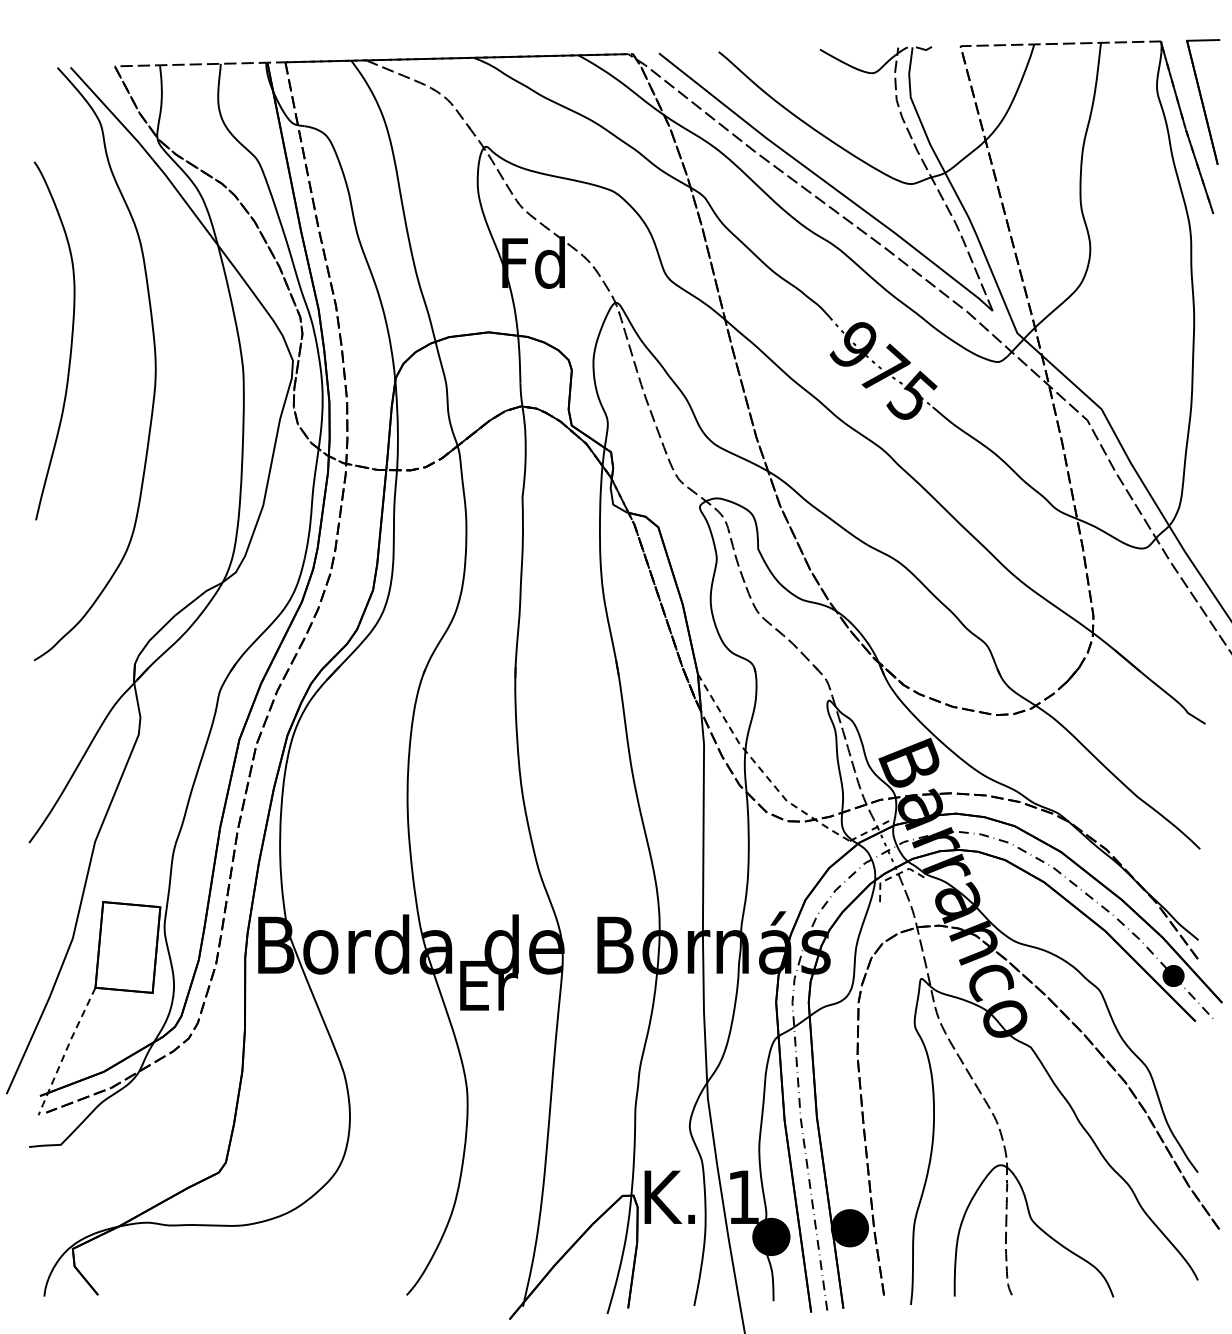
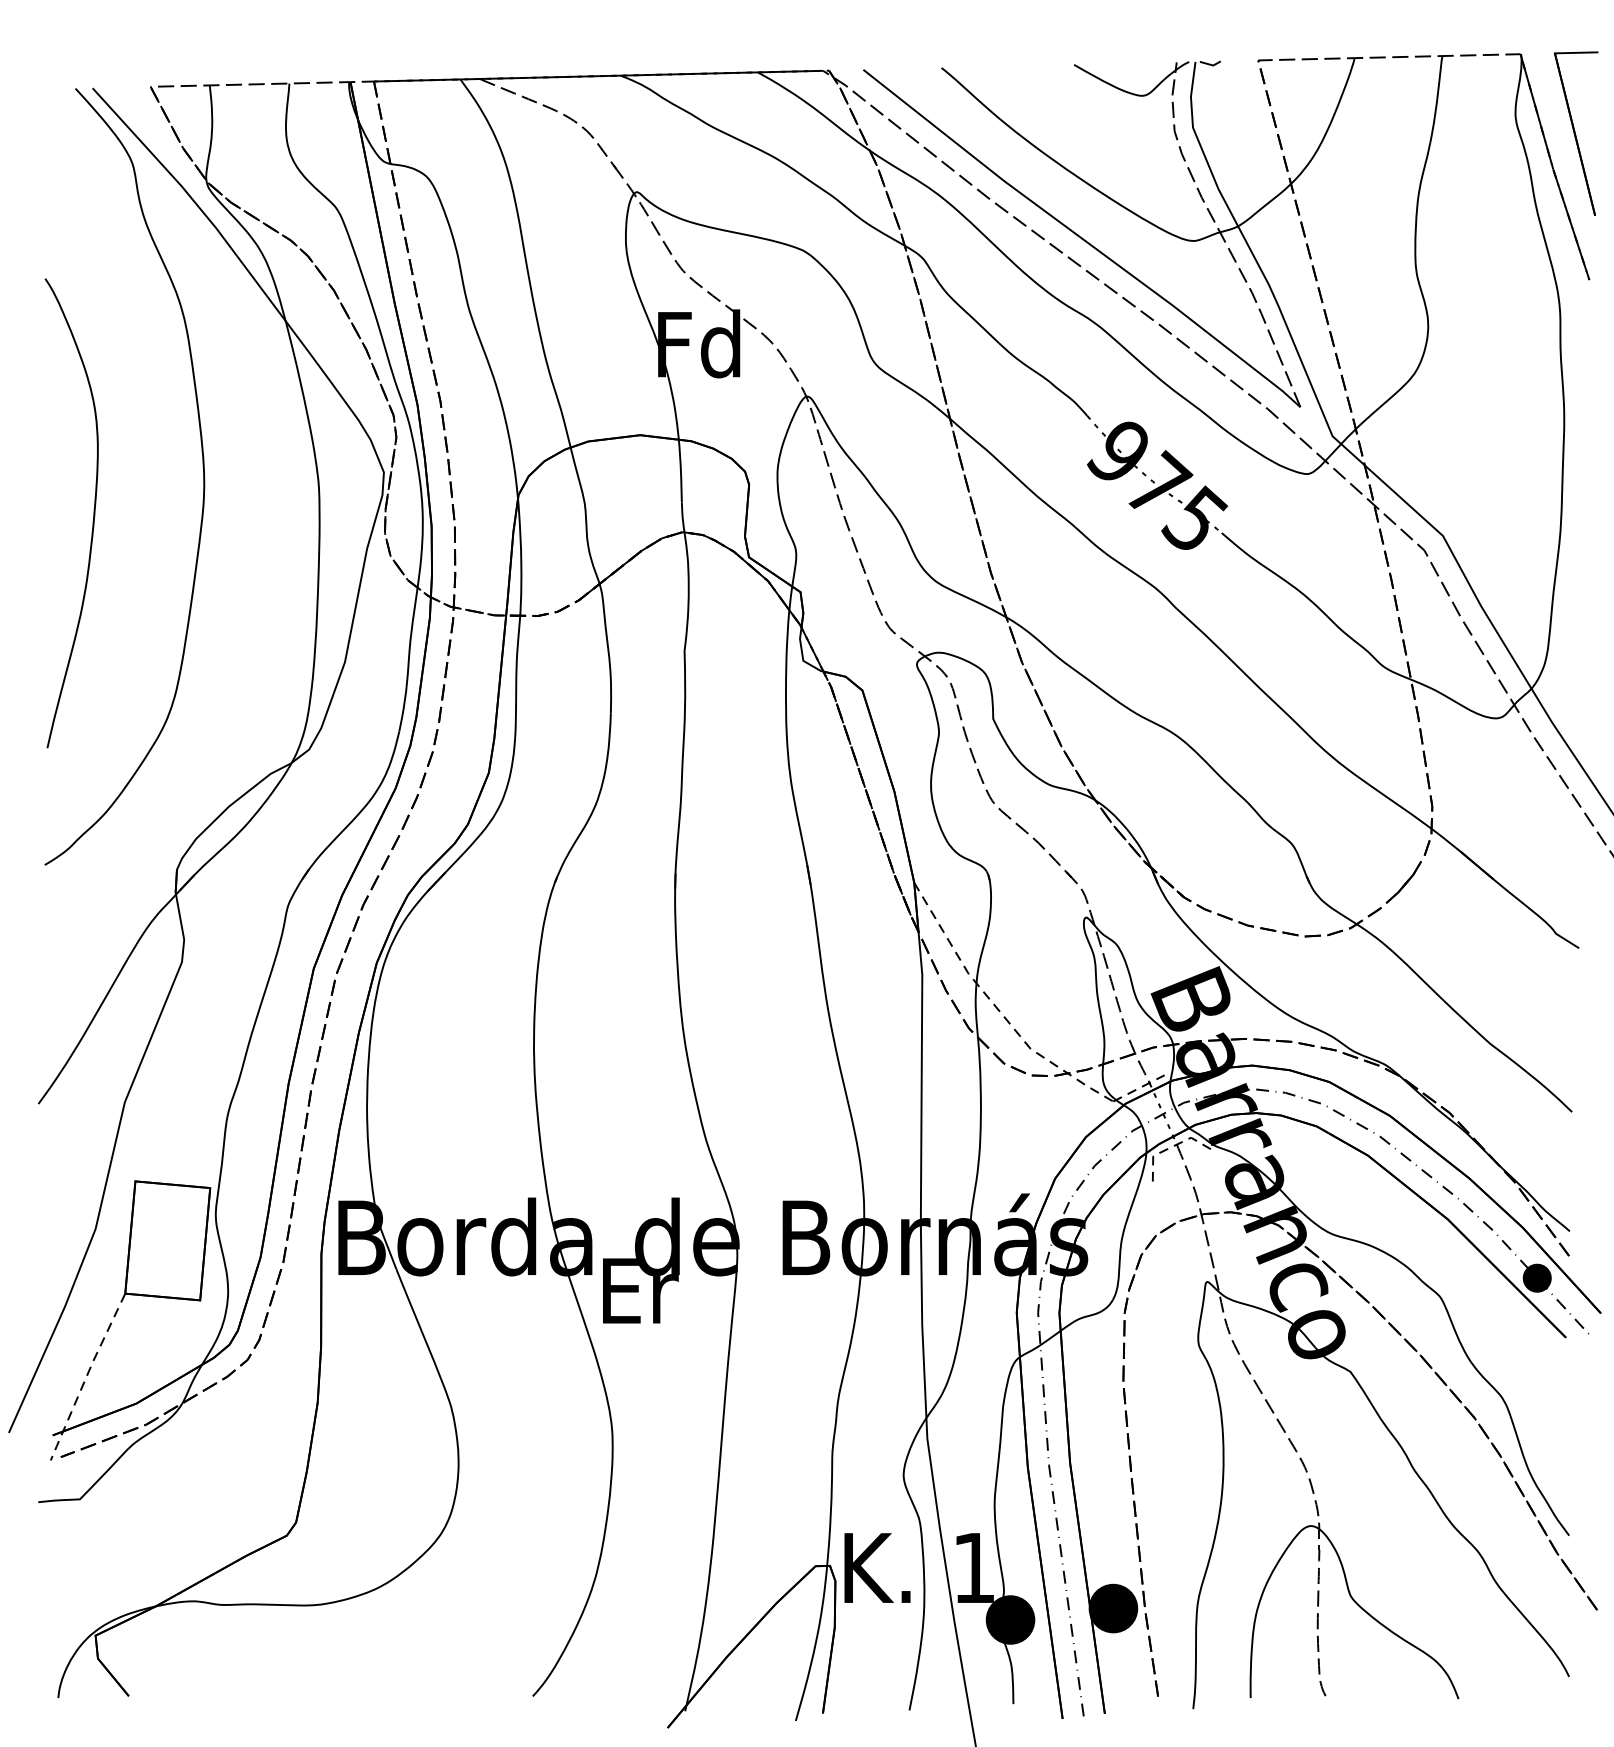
curve: (70, 342) -> (92, 515), moved

